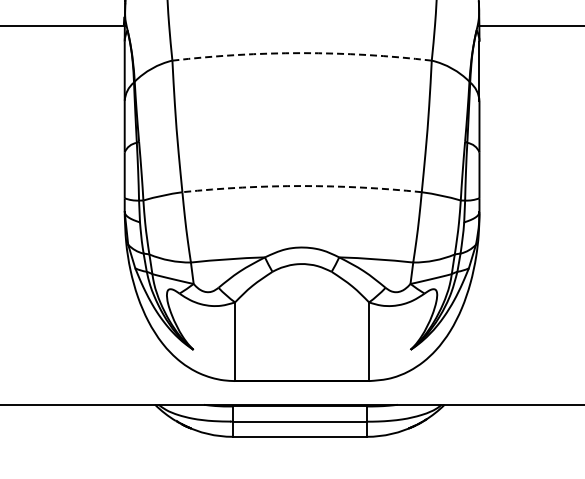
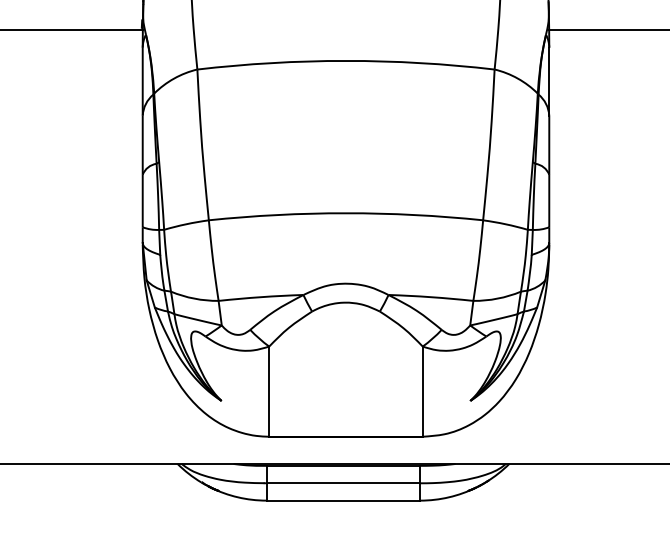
arc: (302, 53) -> (346, 61), dashed -> solid
arc: (302, 186) -> (346, 213), dashed -> solid

